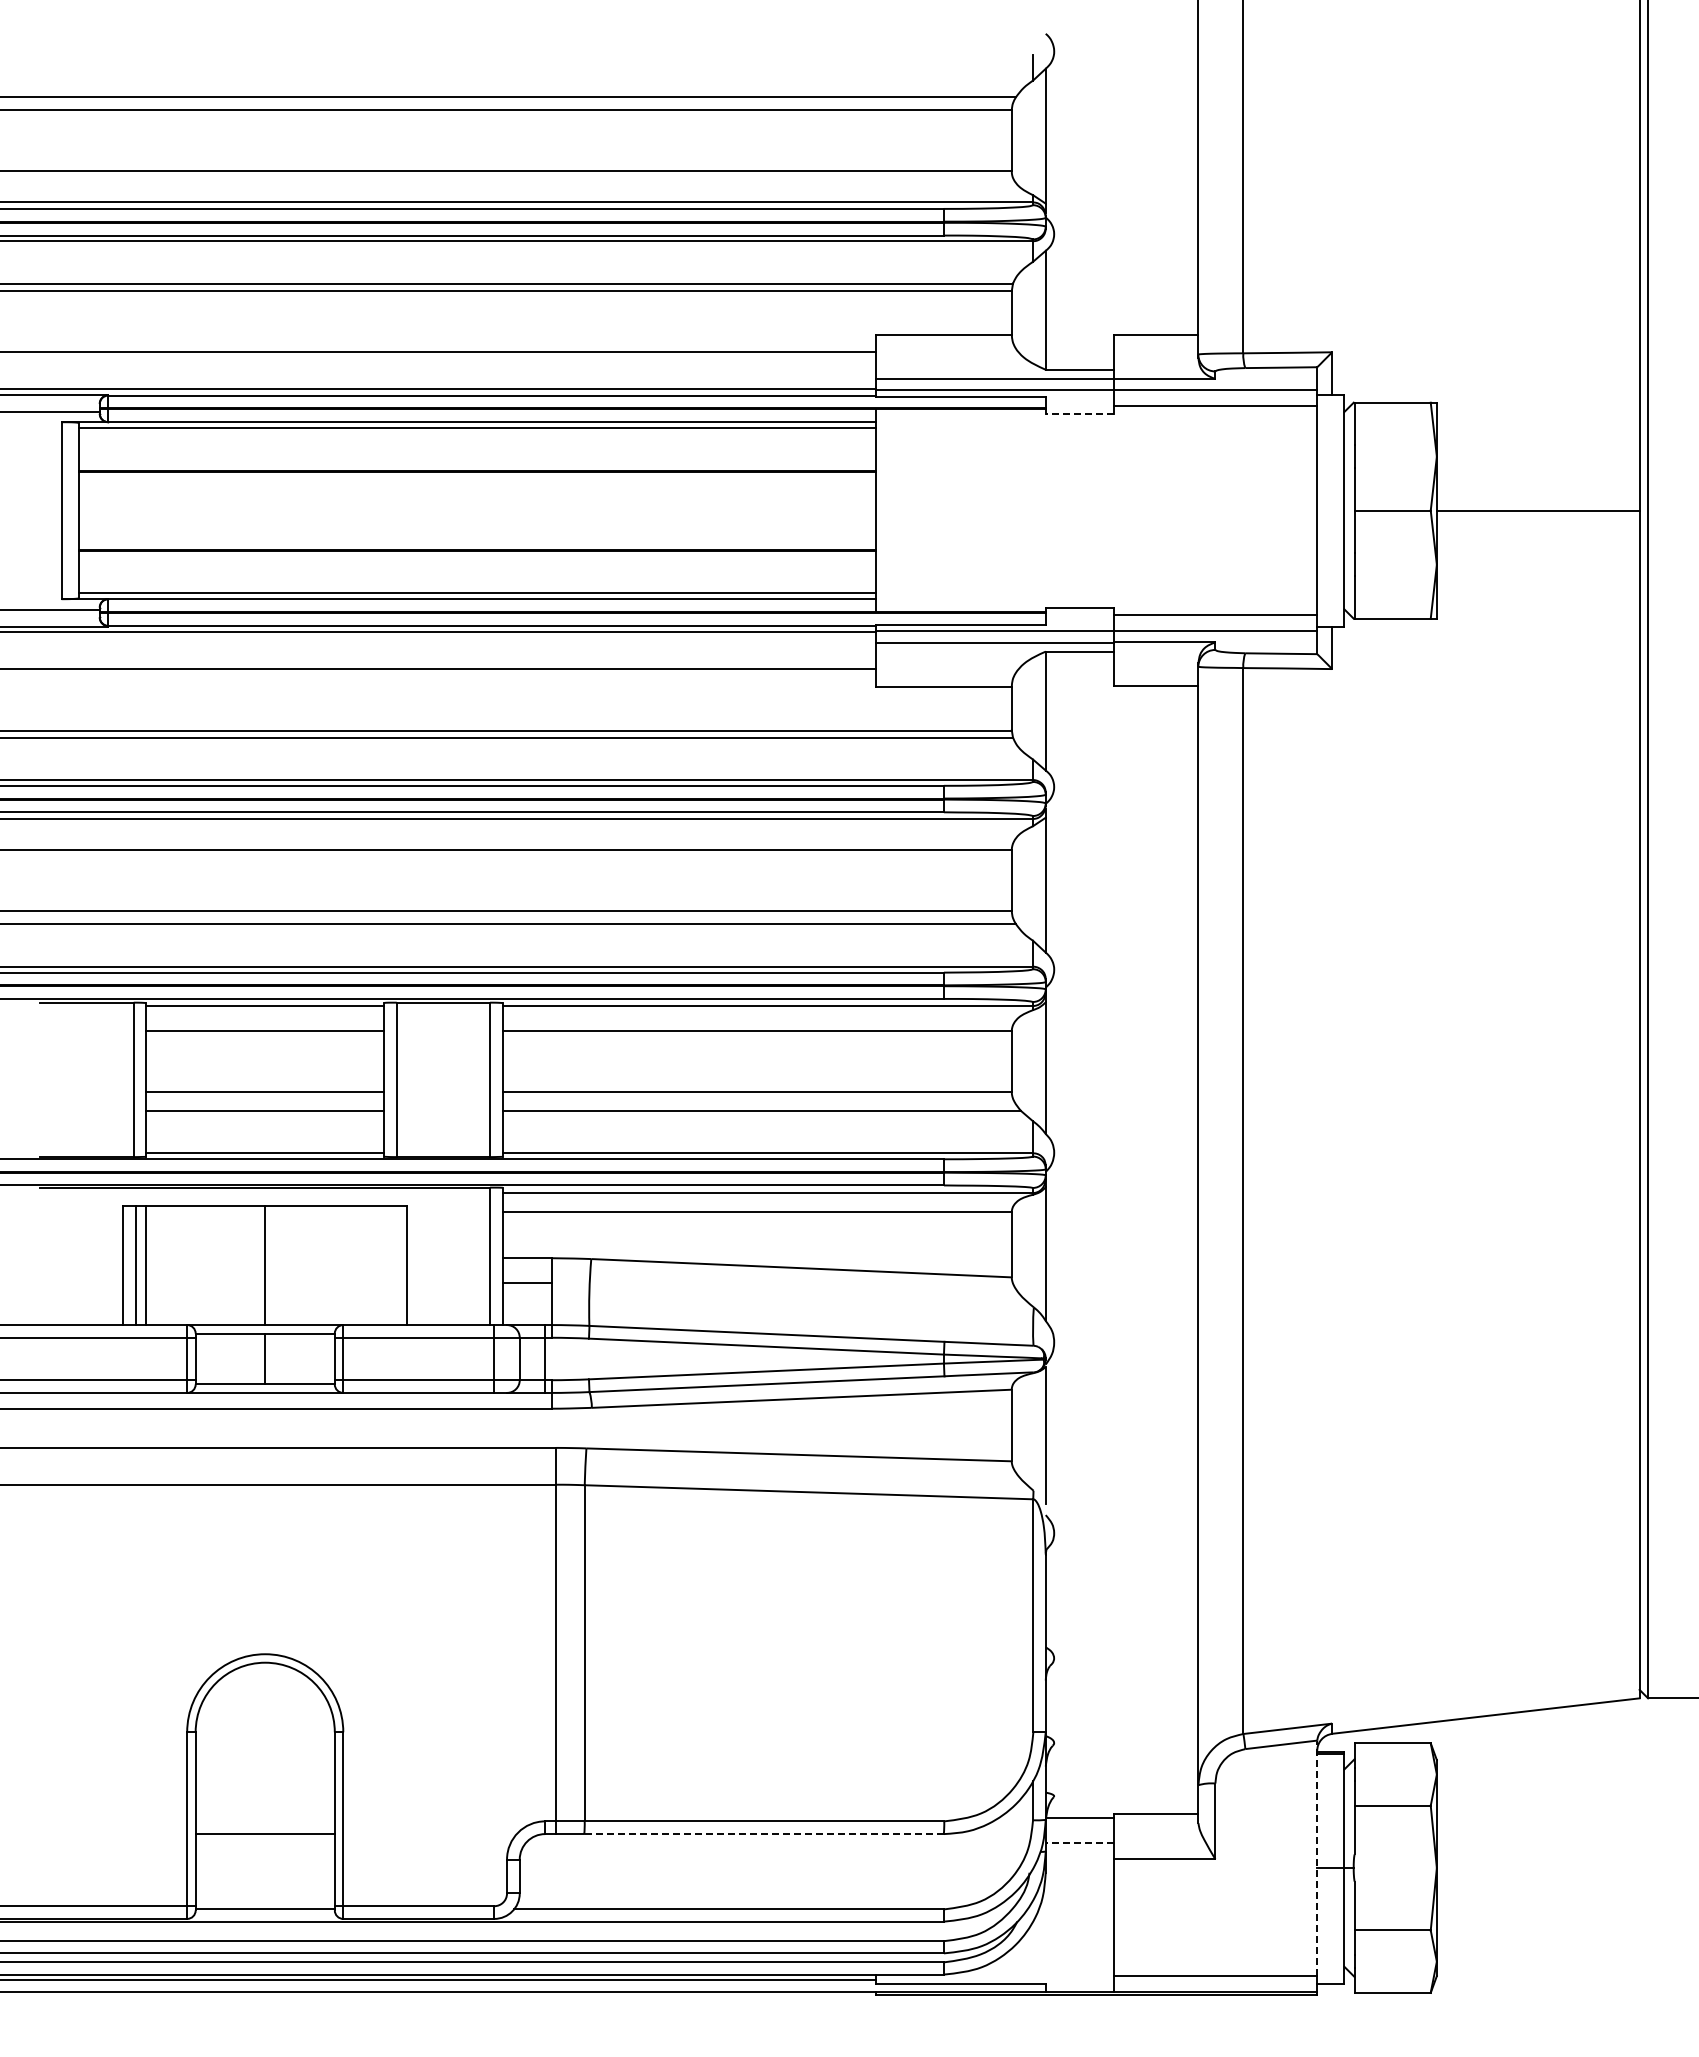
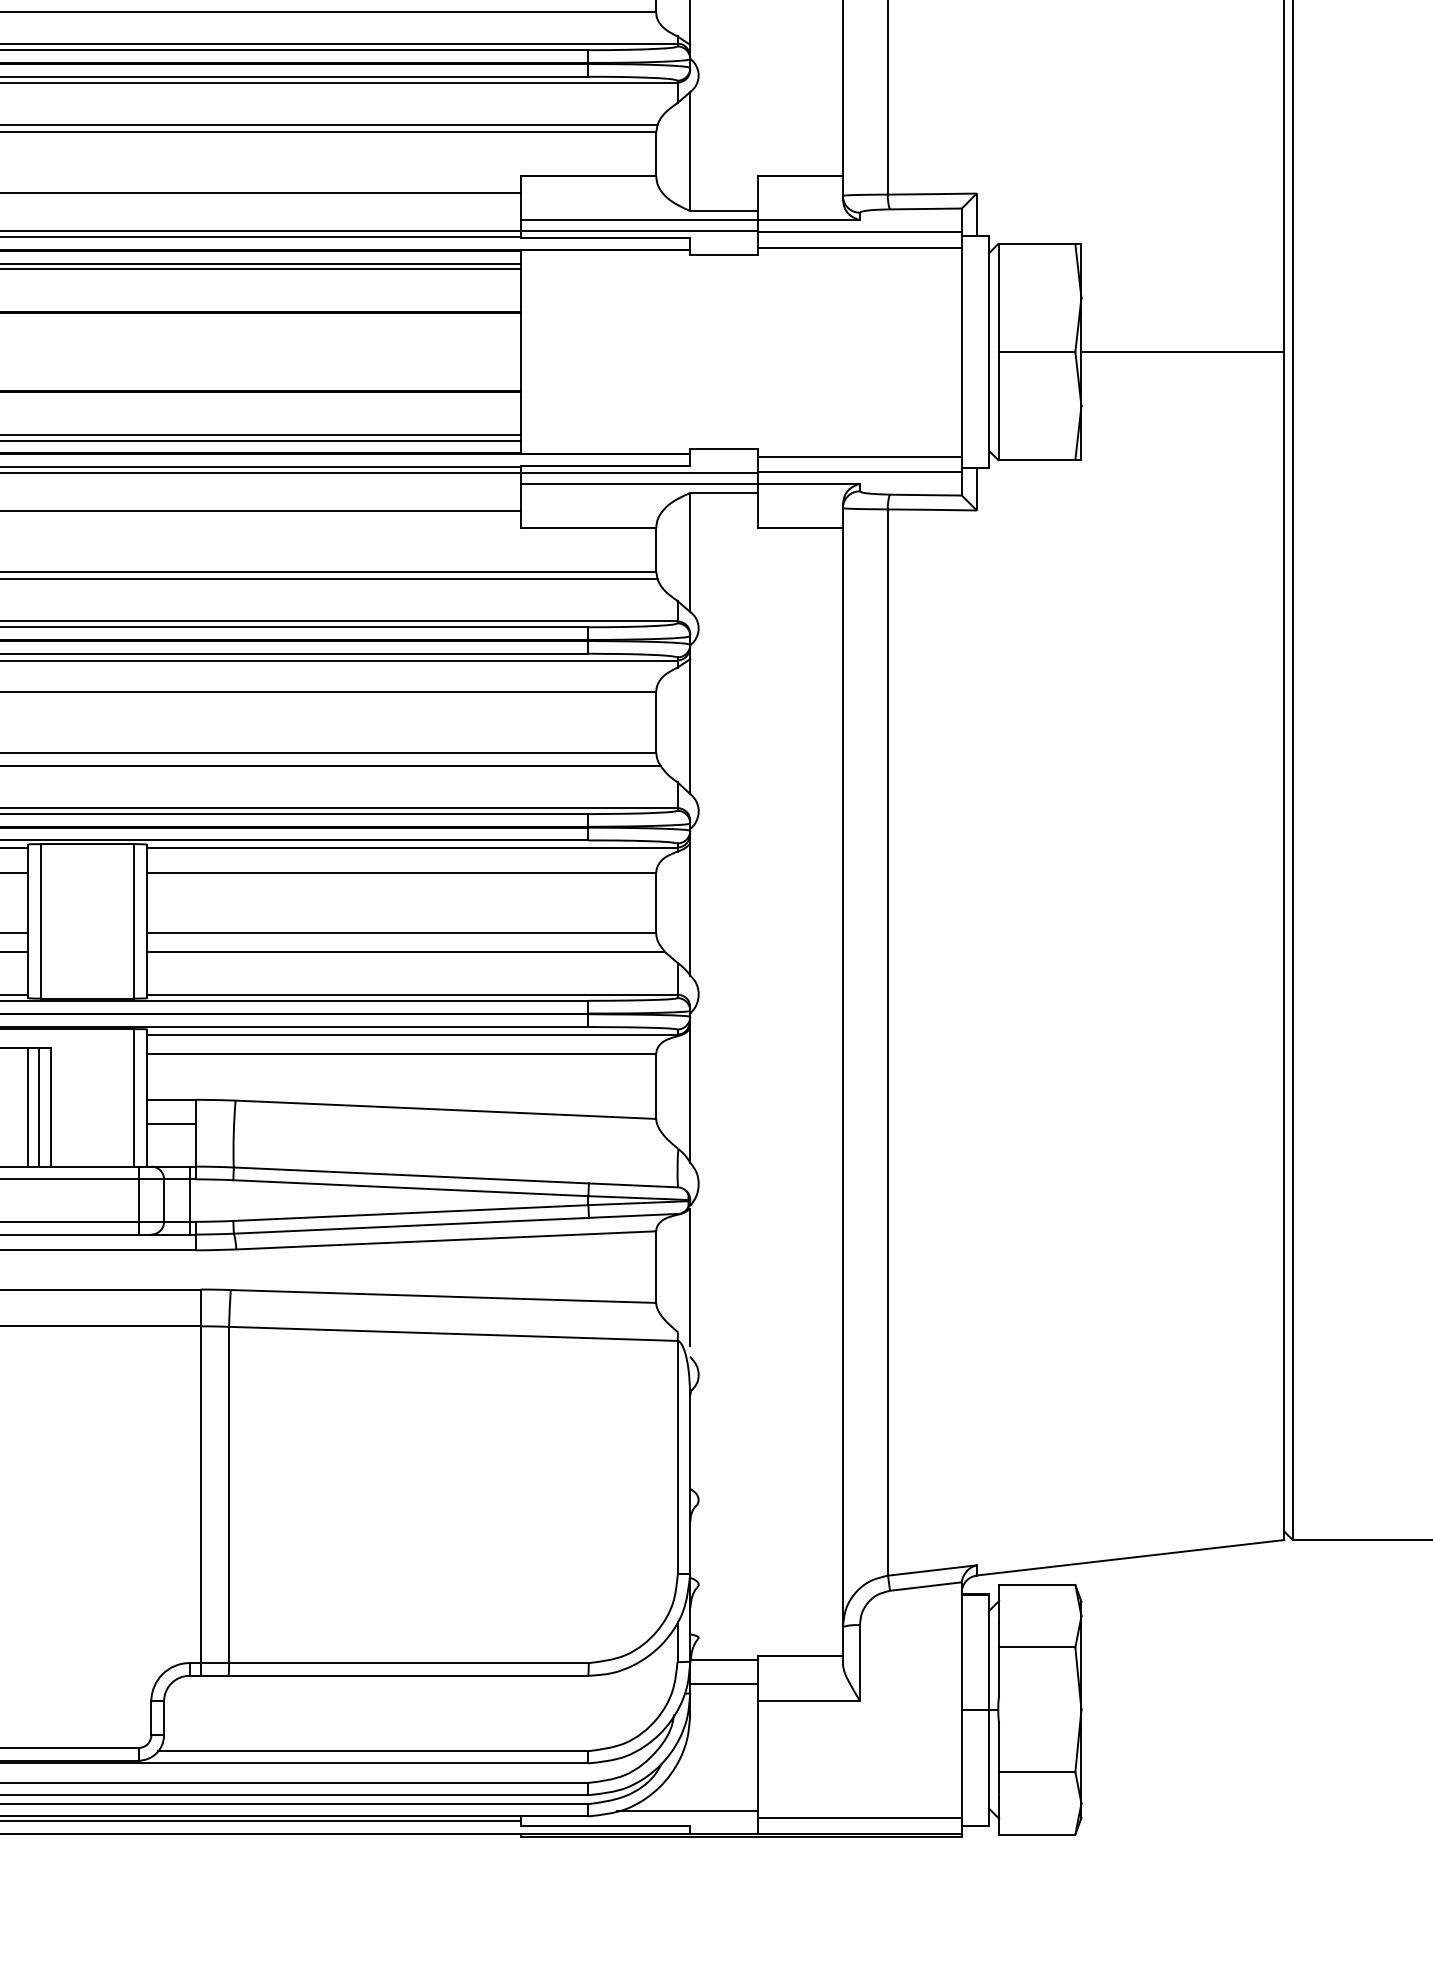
line: (1079, 413) -> (724, 254), dashed -> solid
line: (384, 1265) -> (28, 1107), added
line: (394, 1265) -> (38, 1107), added
line: (764, 1834) -> (408, 1676), dashed -> solid
line: (1079, 1842) -> (724, 1684), dashed -> solid
line: (1317, 1859) -> (962, 1701), dashed -> solid
line: (1042, 1968) -> (686, 1810), added

